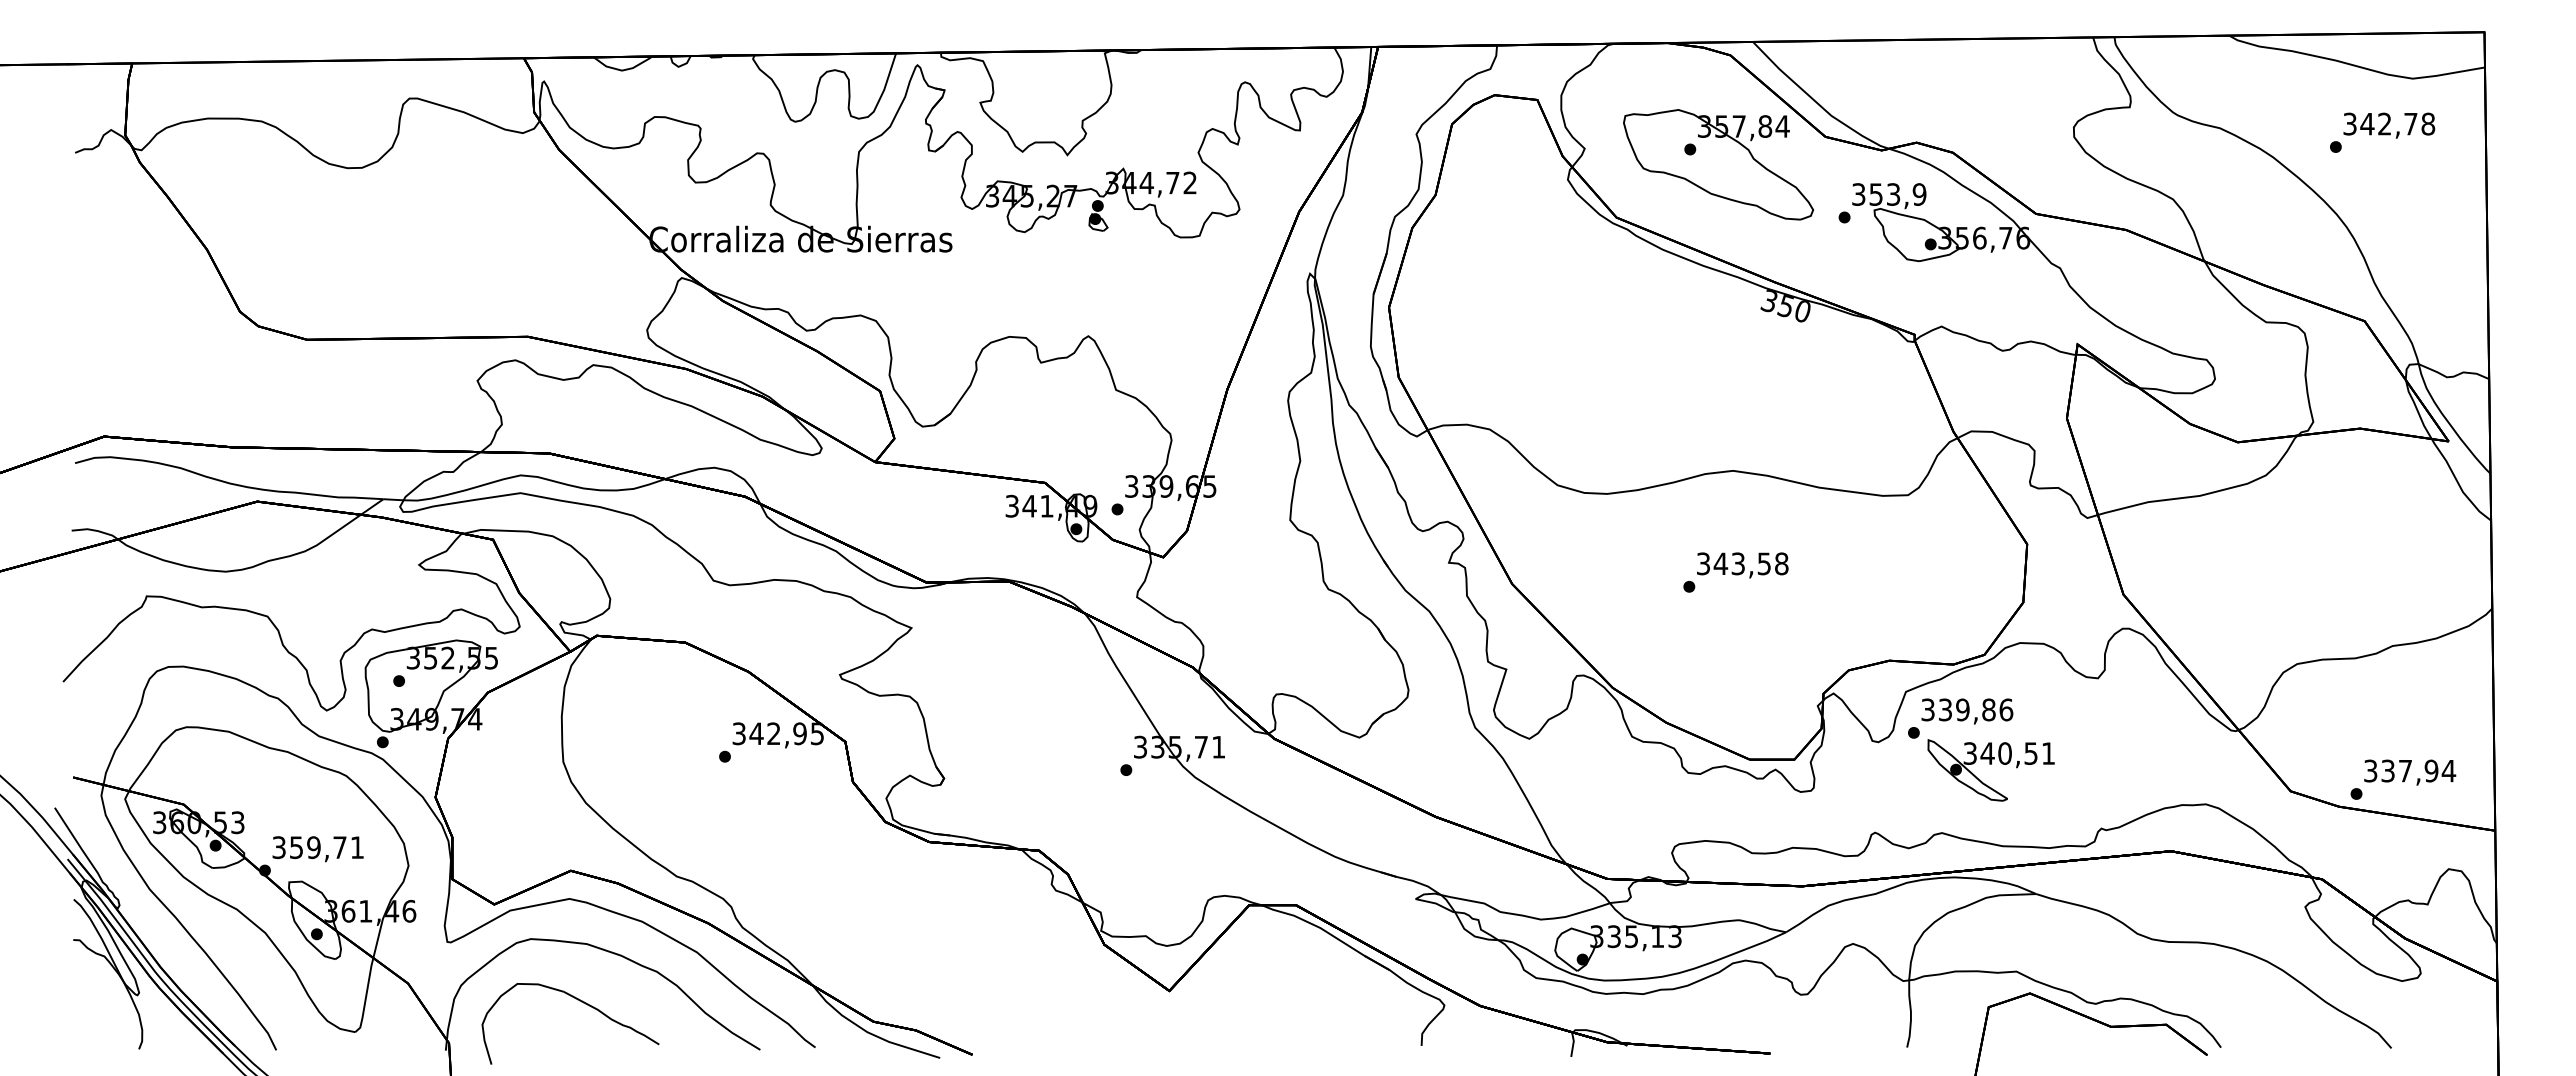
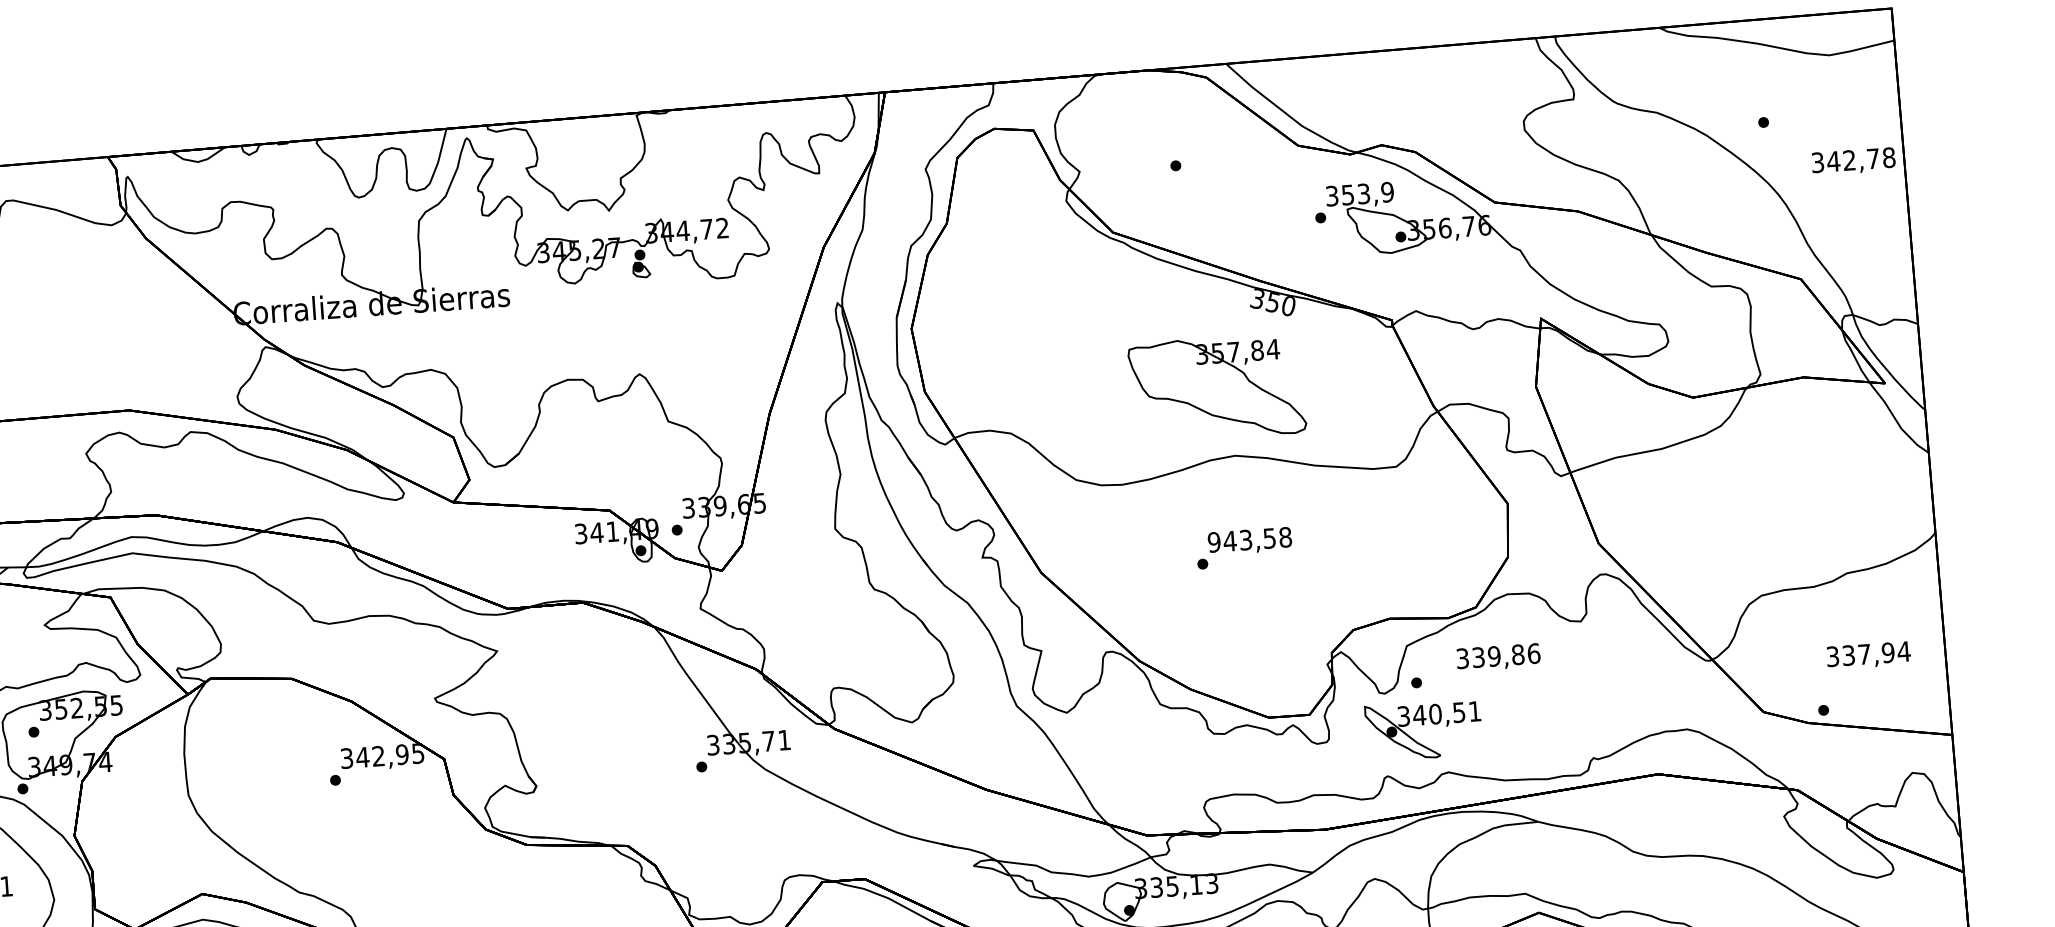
text: (2389, 125) -> (1853, 161), moved
part: (1718, 164) -> (1217, 388), moved
text: (1703, 563) -> (1214, 542), 343,58 -> 943,58
text: (1967, 711) -> (1498, 657), moved
part: (1990, 770) -> (1423, 730), moved
text: (2410, 772) -> (1869, 655), moved

